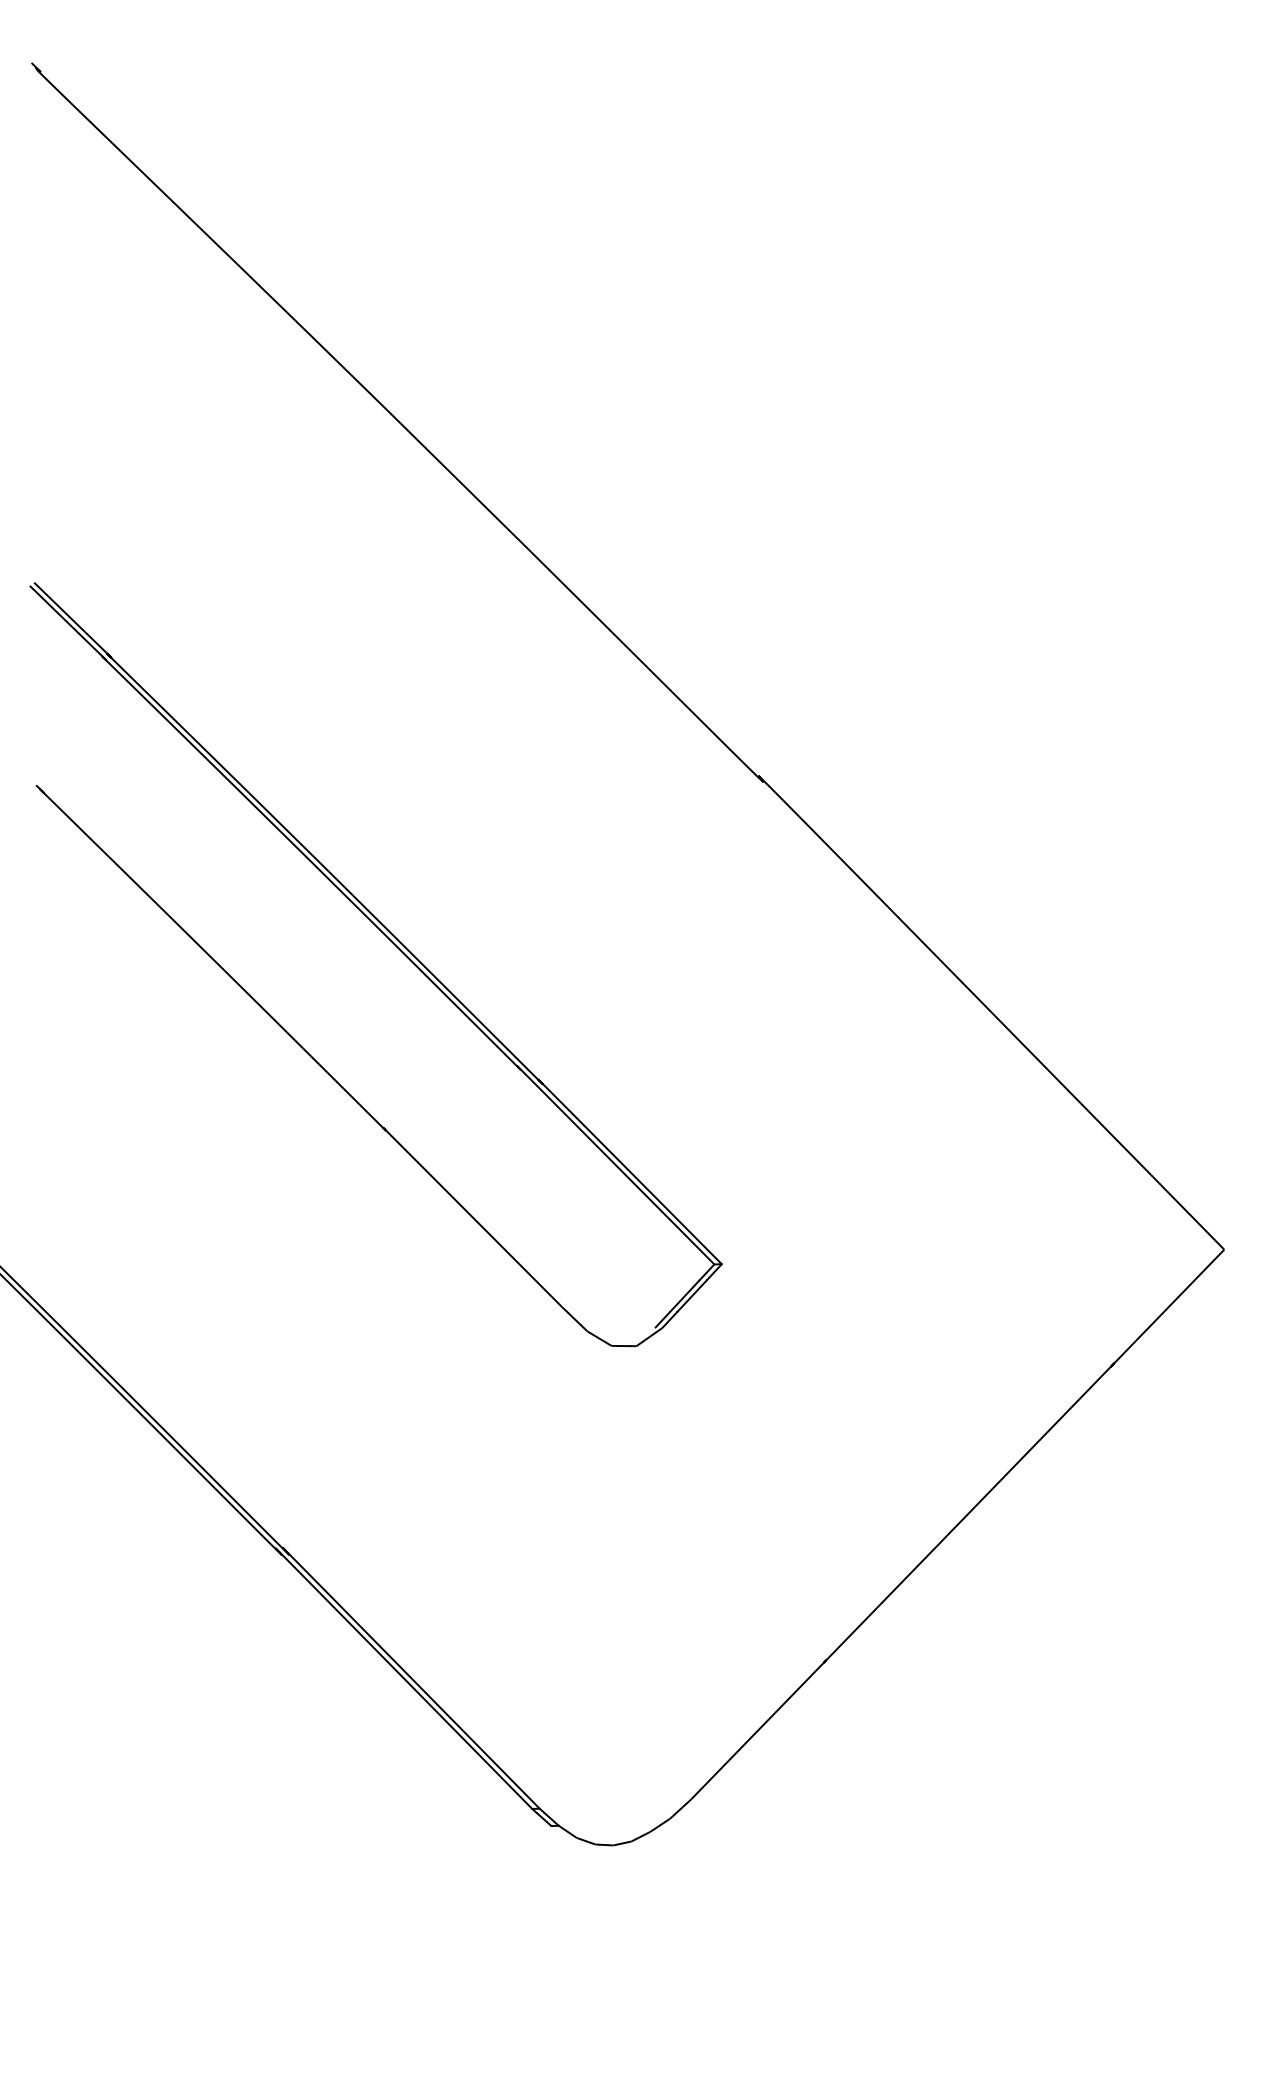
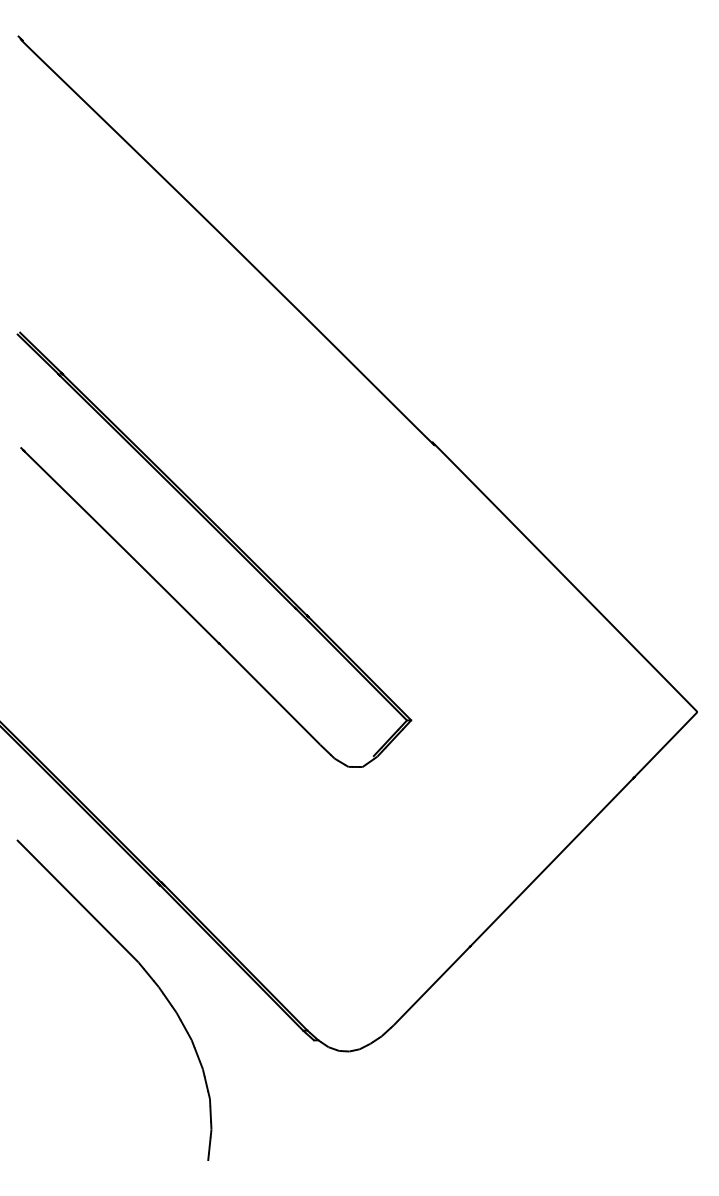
part: (251, 1703) -> (143, 970), added

